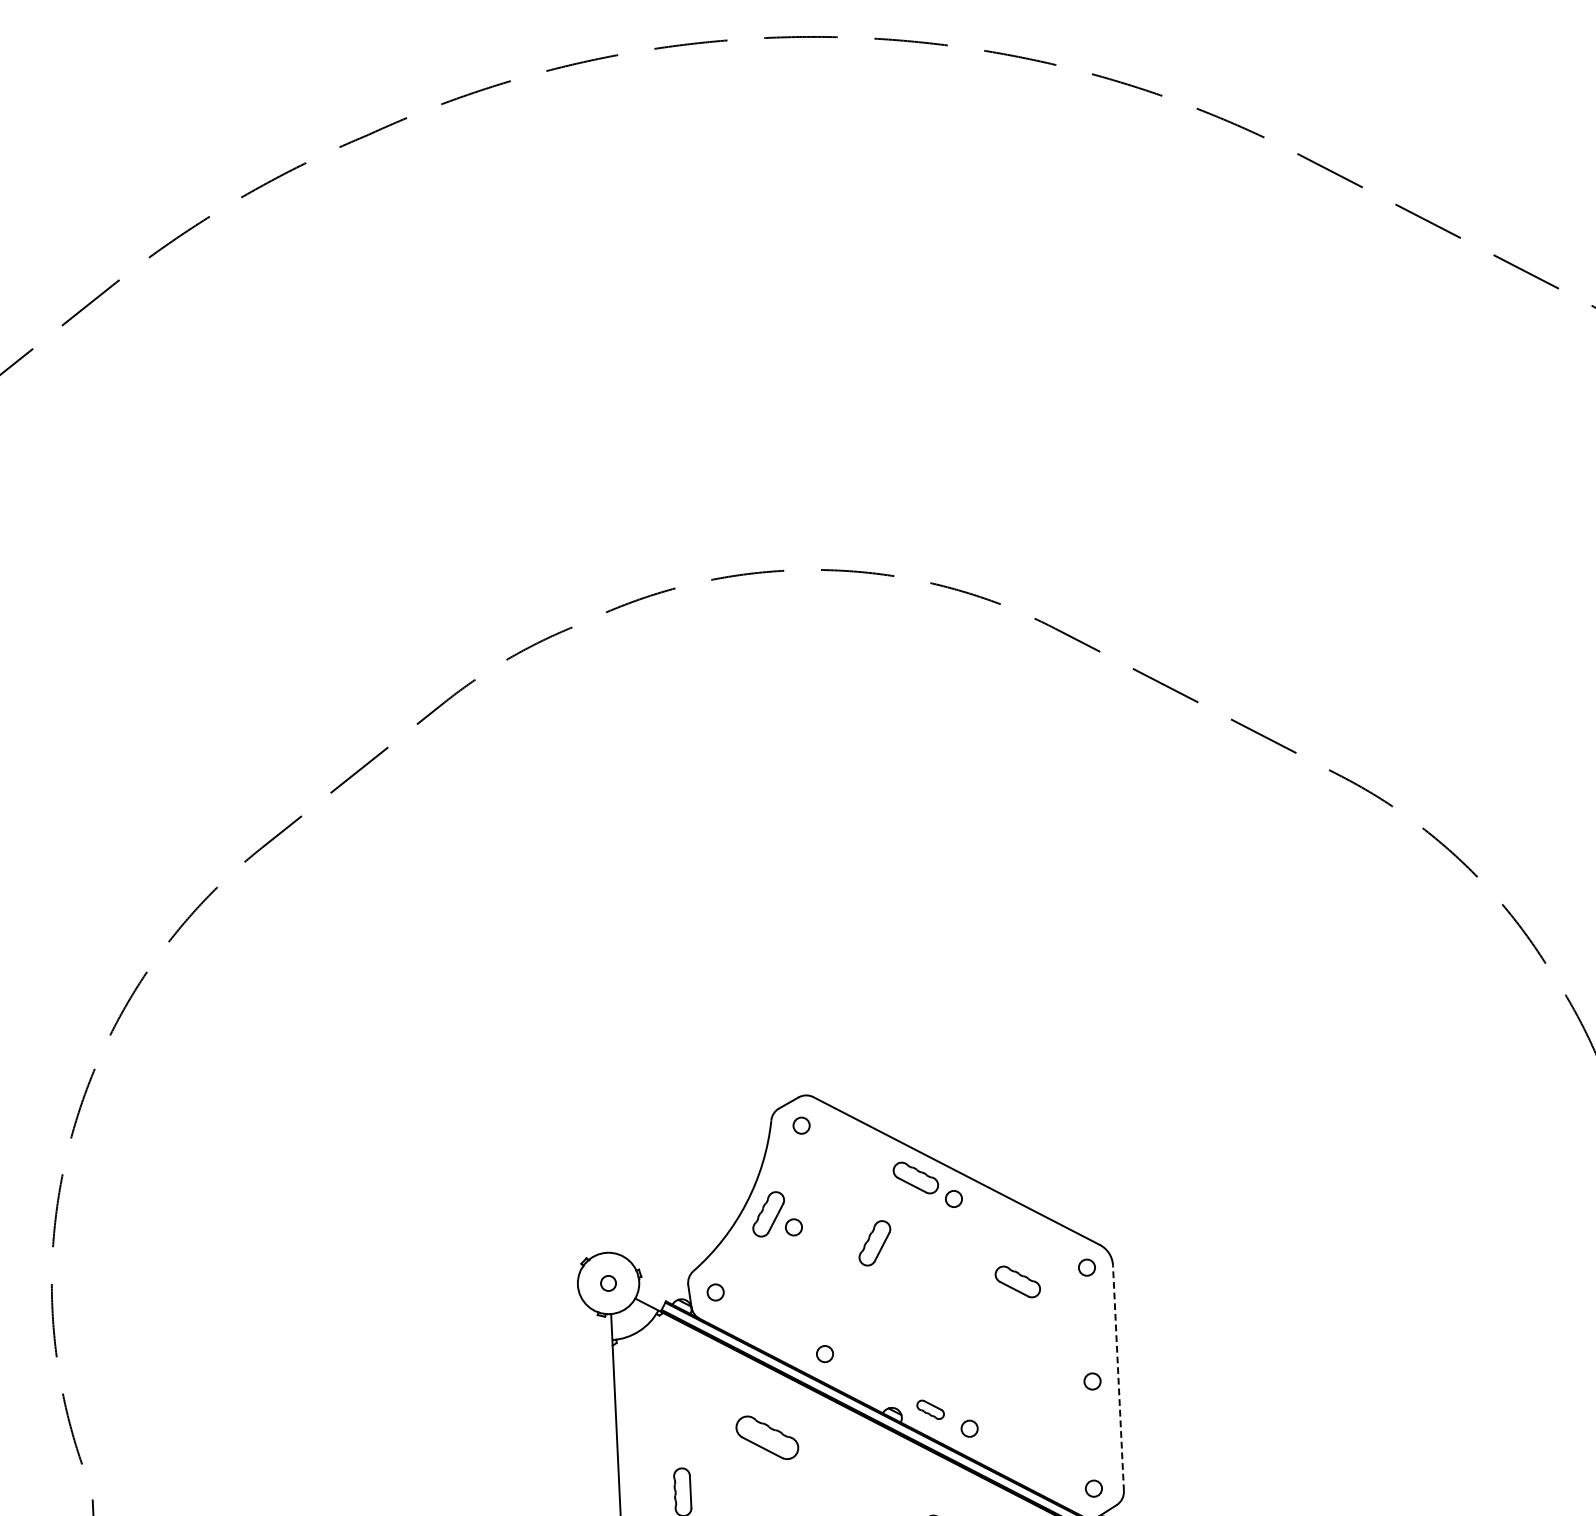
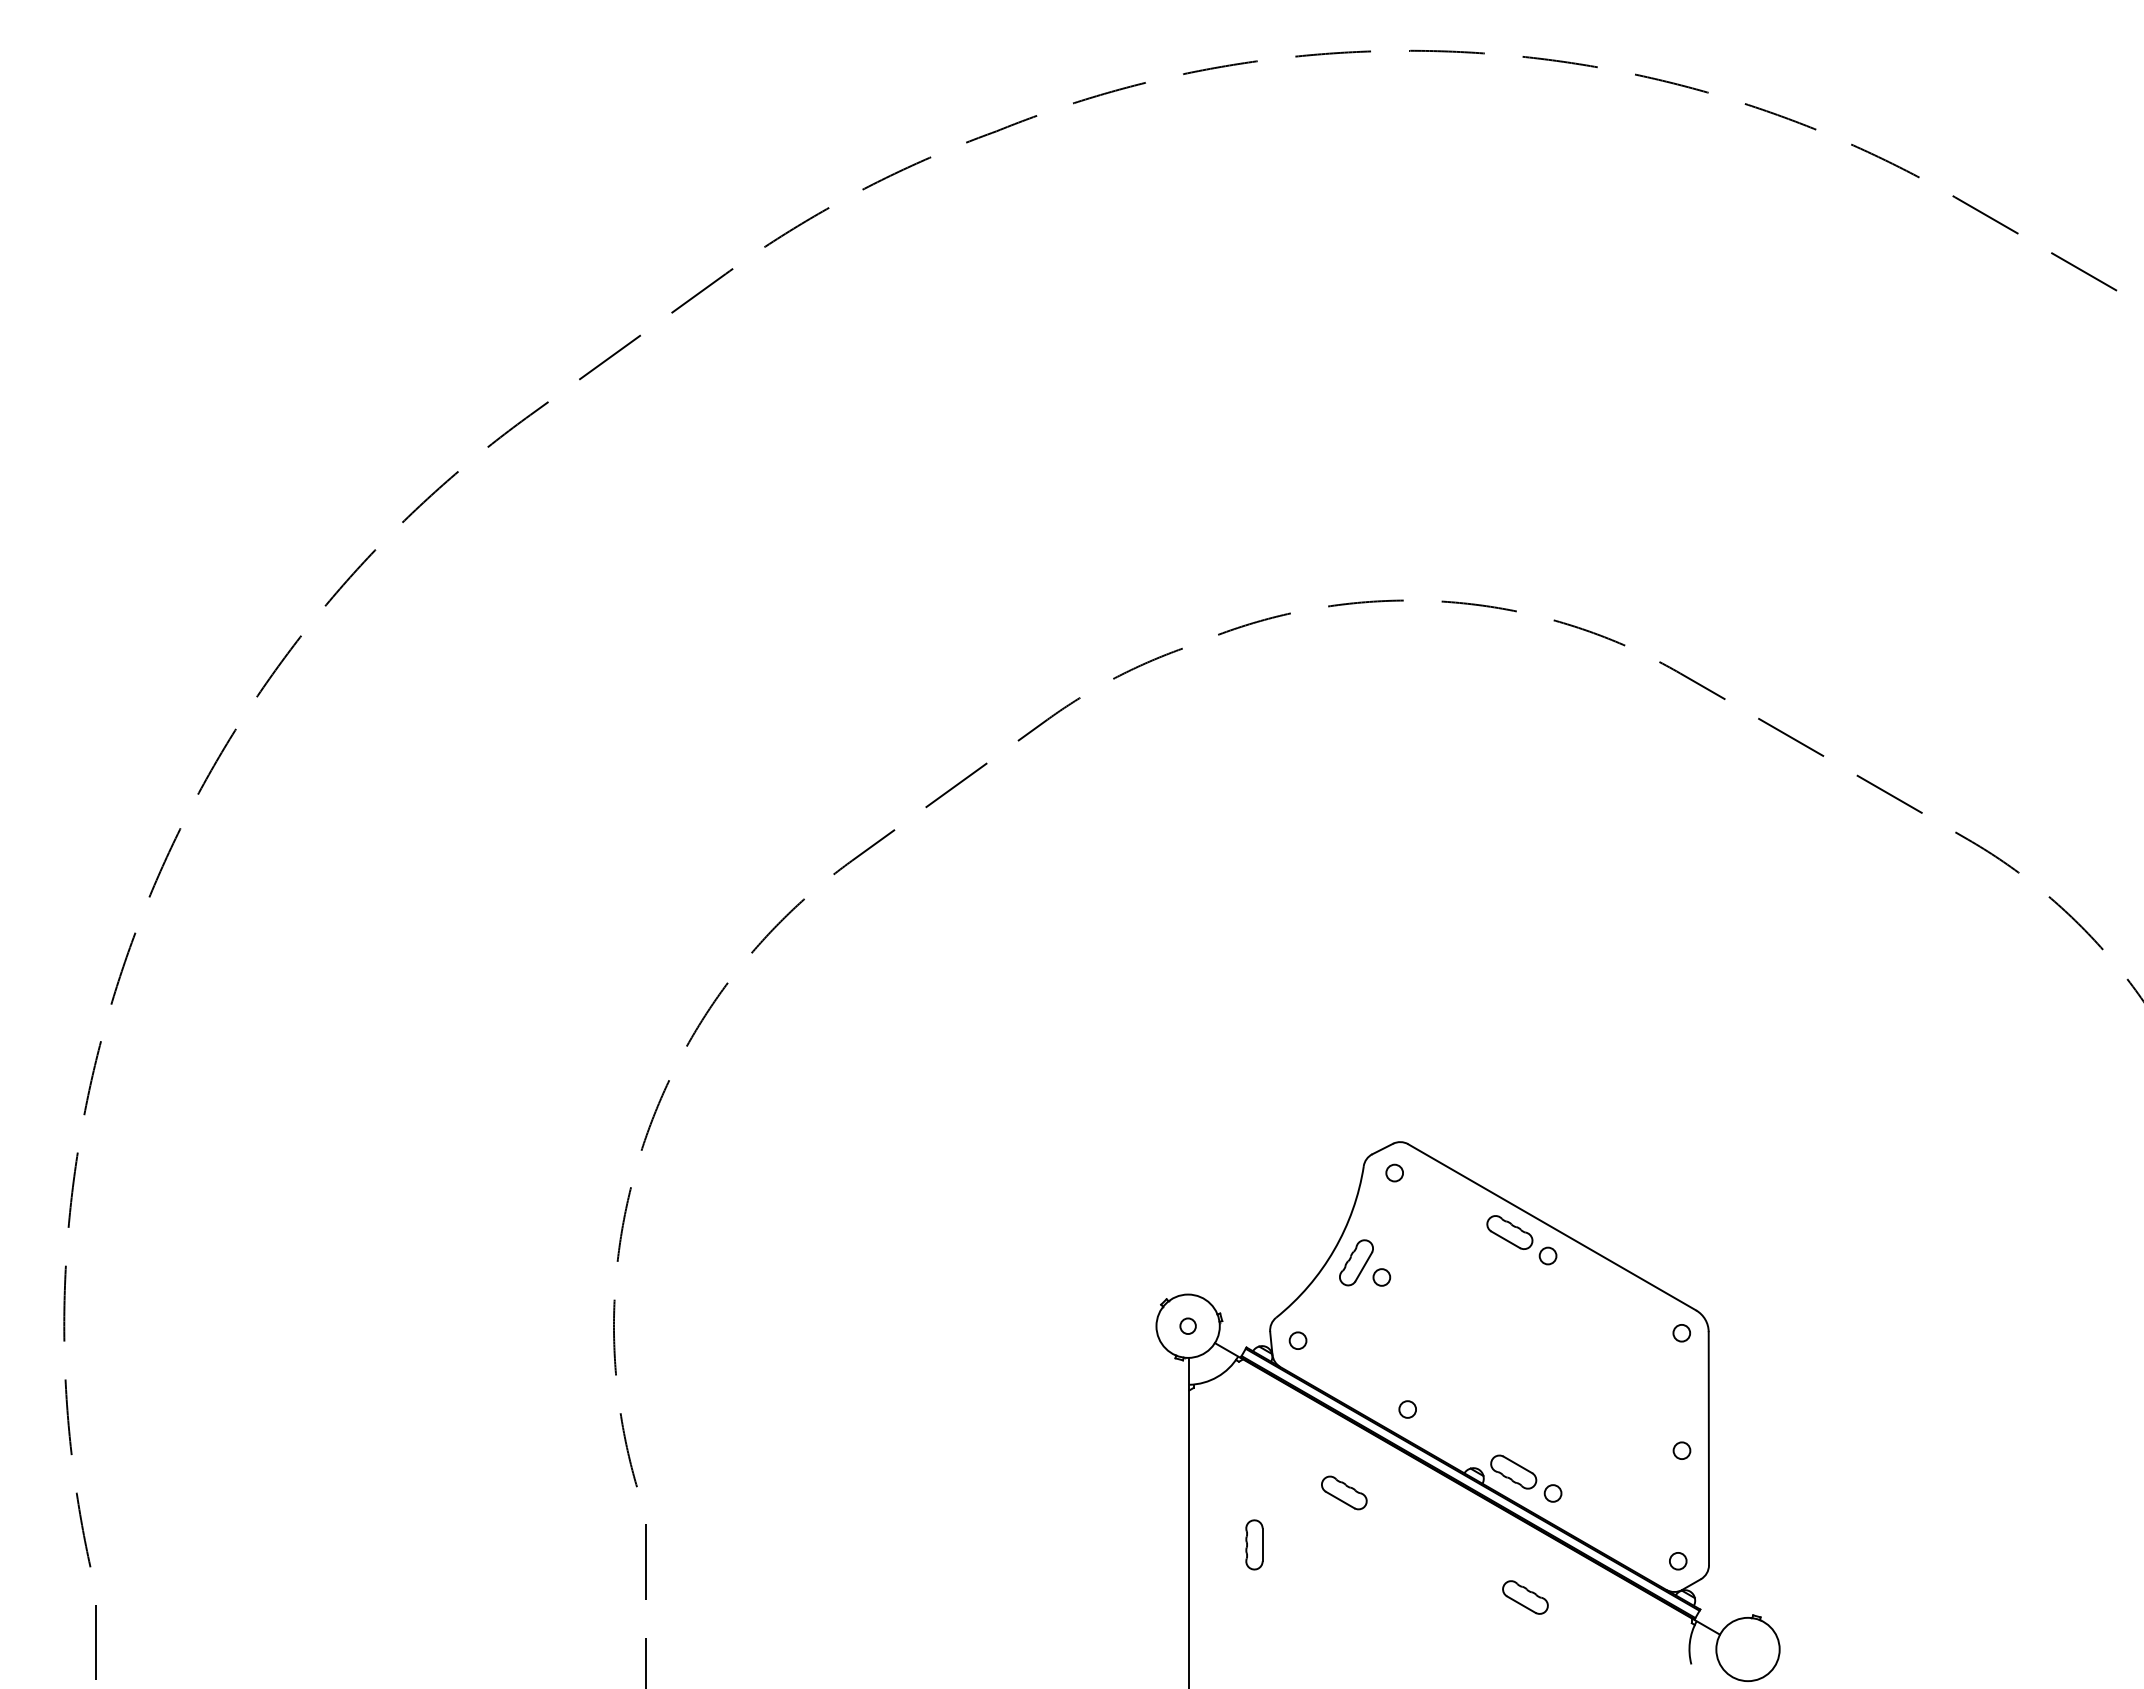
part: (874, 1243) -> (1464, 1297), removed
part: (1017, 1281) -> (1609, 1344), removed
line: (1118, 1378) -> (1708, 1448), dashed -> solid
part: (930, 1409) -> (1513, 1471), size x1.67
part: (767, 1437) -> (1344, 1492), size x0.71

